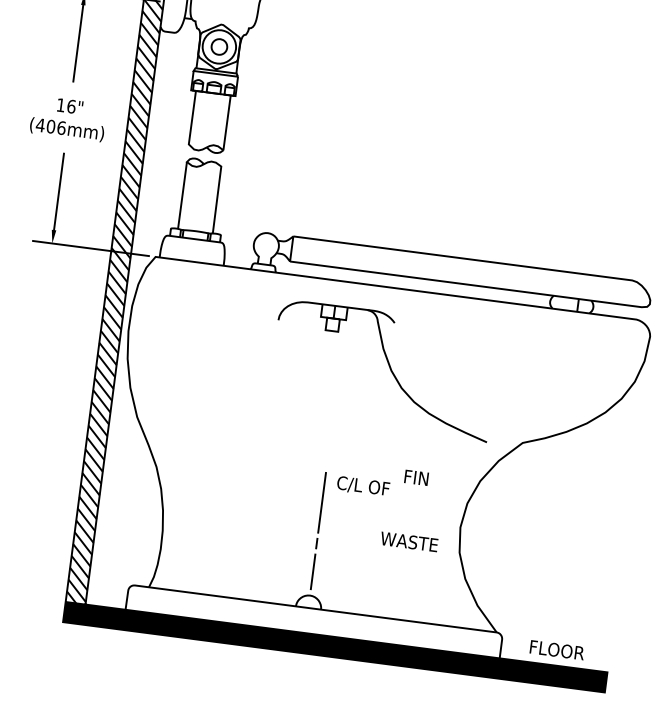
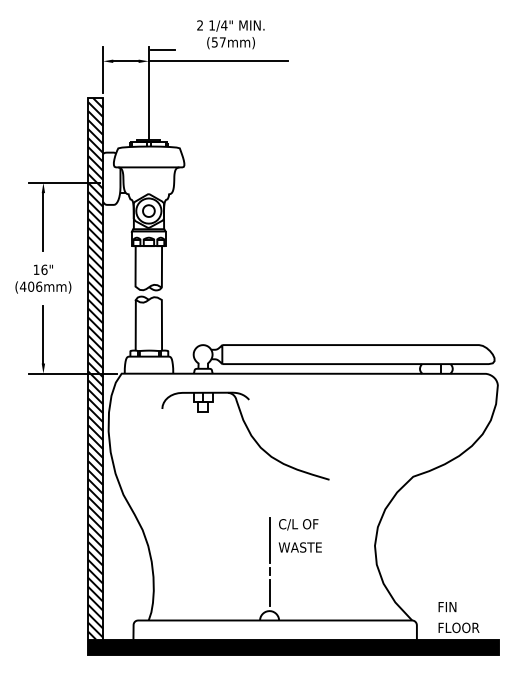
part: (383, 369) -> (245, 435), moved
text: (416, 478) -> (447, 607), moved
text: (408, 541) -> (299, 547), moved

